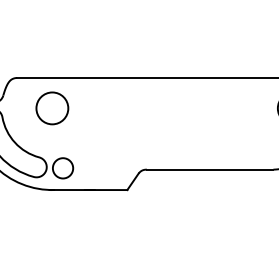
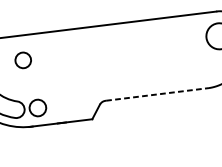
circle: (52, 108) -> (23, 60), size x0.6
line: (210, 169) -> (157, 94), solid -> dashed

